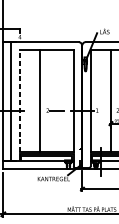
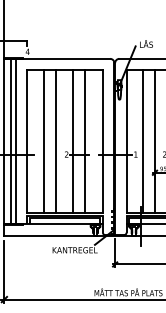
line: (8, 101) -> (11, 141), added
line: (19, 101) -> (27, 141), dashed -> solid
line: (31, 101) -> (44, 141), added
line: (52, 101) -> (73, 141), added
line: (60, 101) -> (84, 141), added
line: (102, 101) -> (143, 141), added

